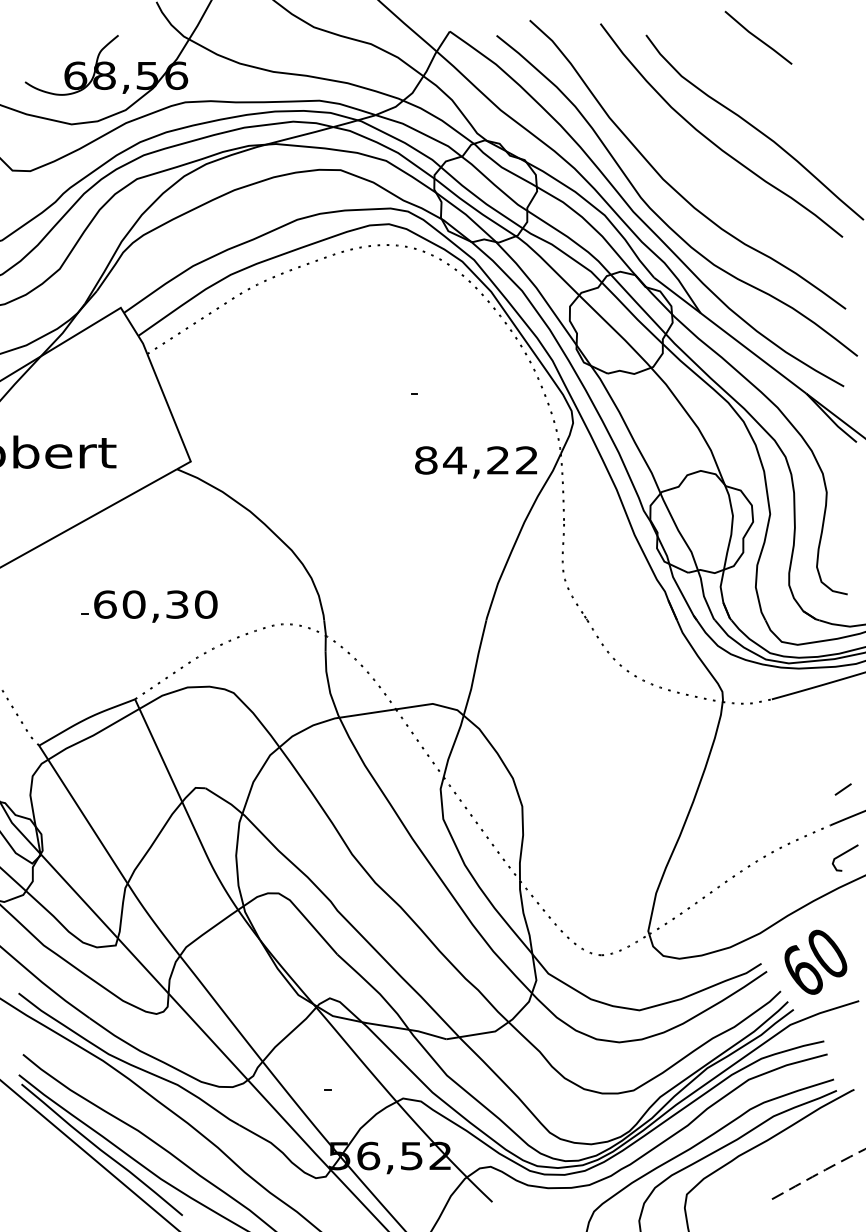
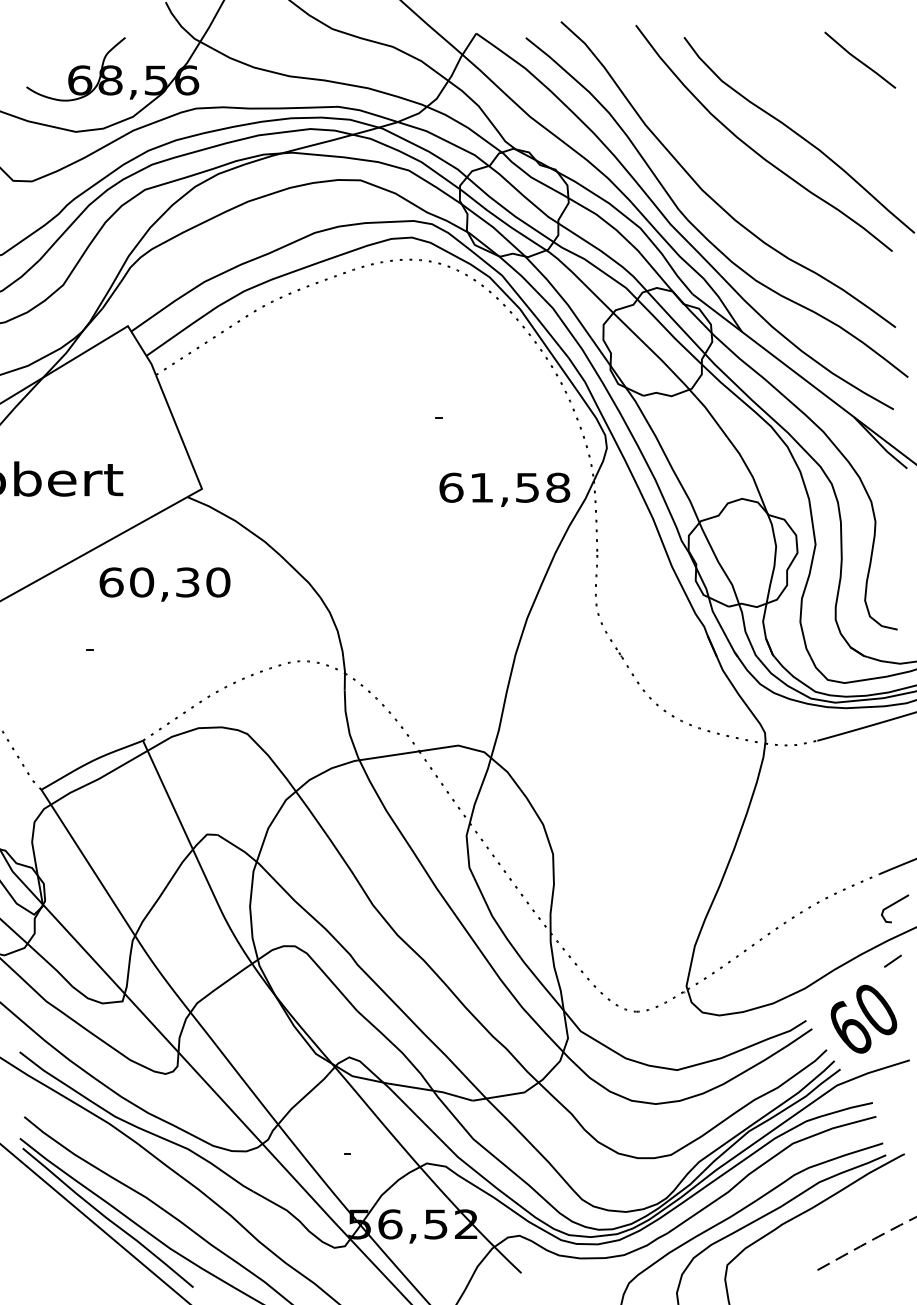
line: (757, 37) -> (859, 59), moved
text: (476, 460) -> (504, 487), 84,22 -> 61,58
text: (155, 606) -> (164, 584), moved
line: (842, 788) -> (892, 960), moved

